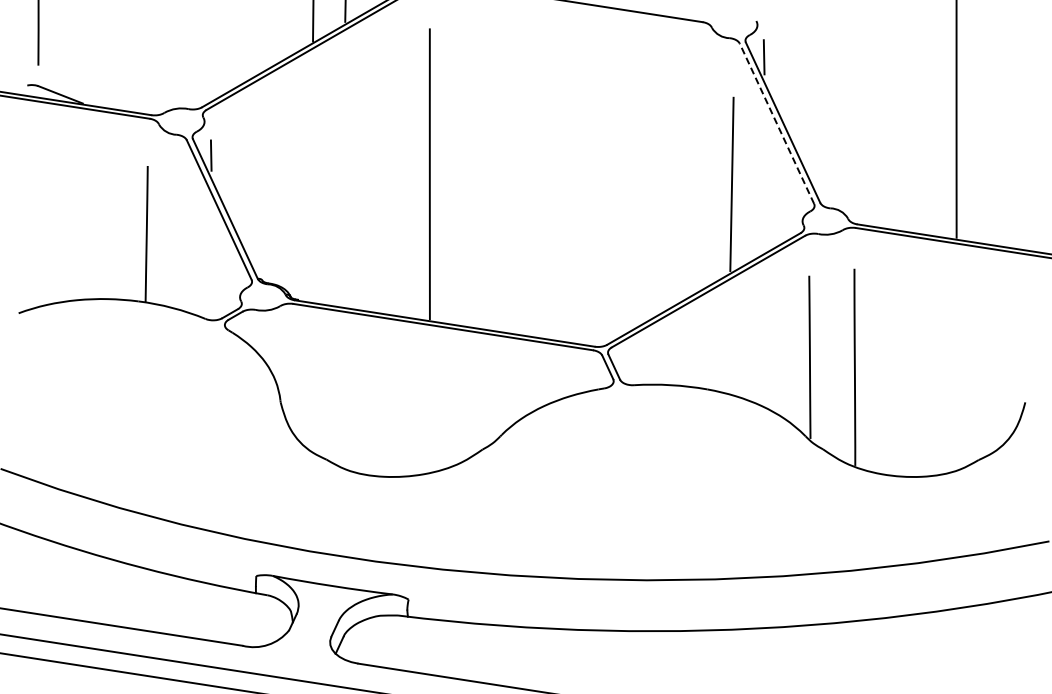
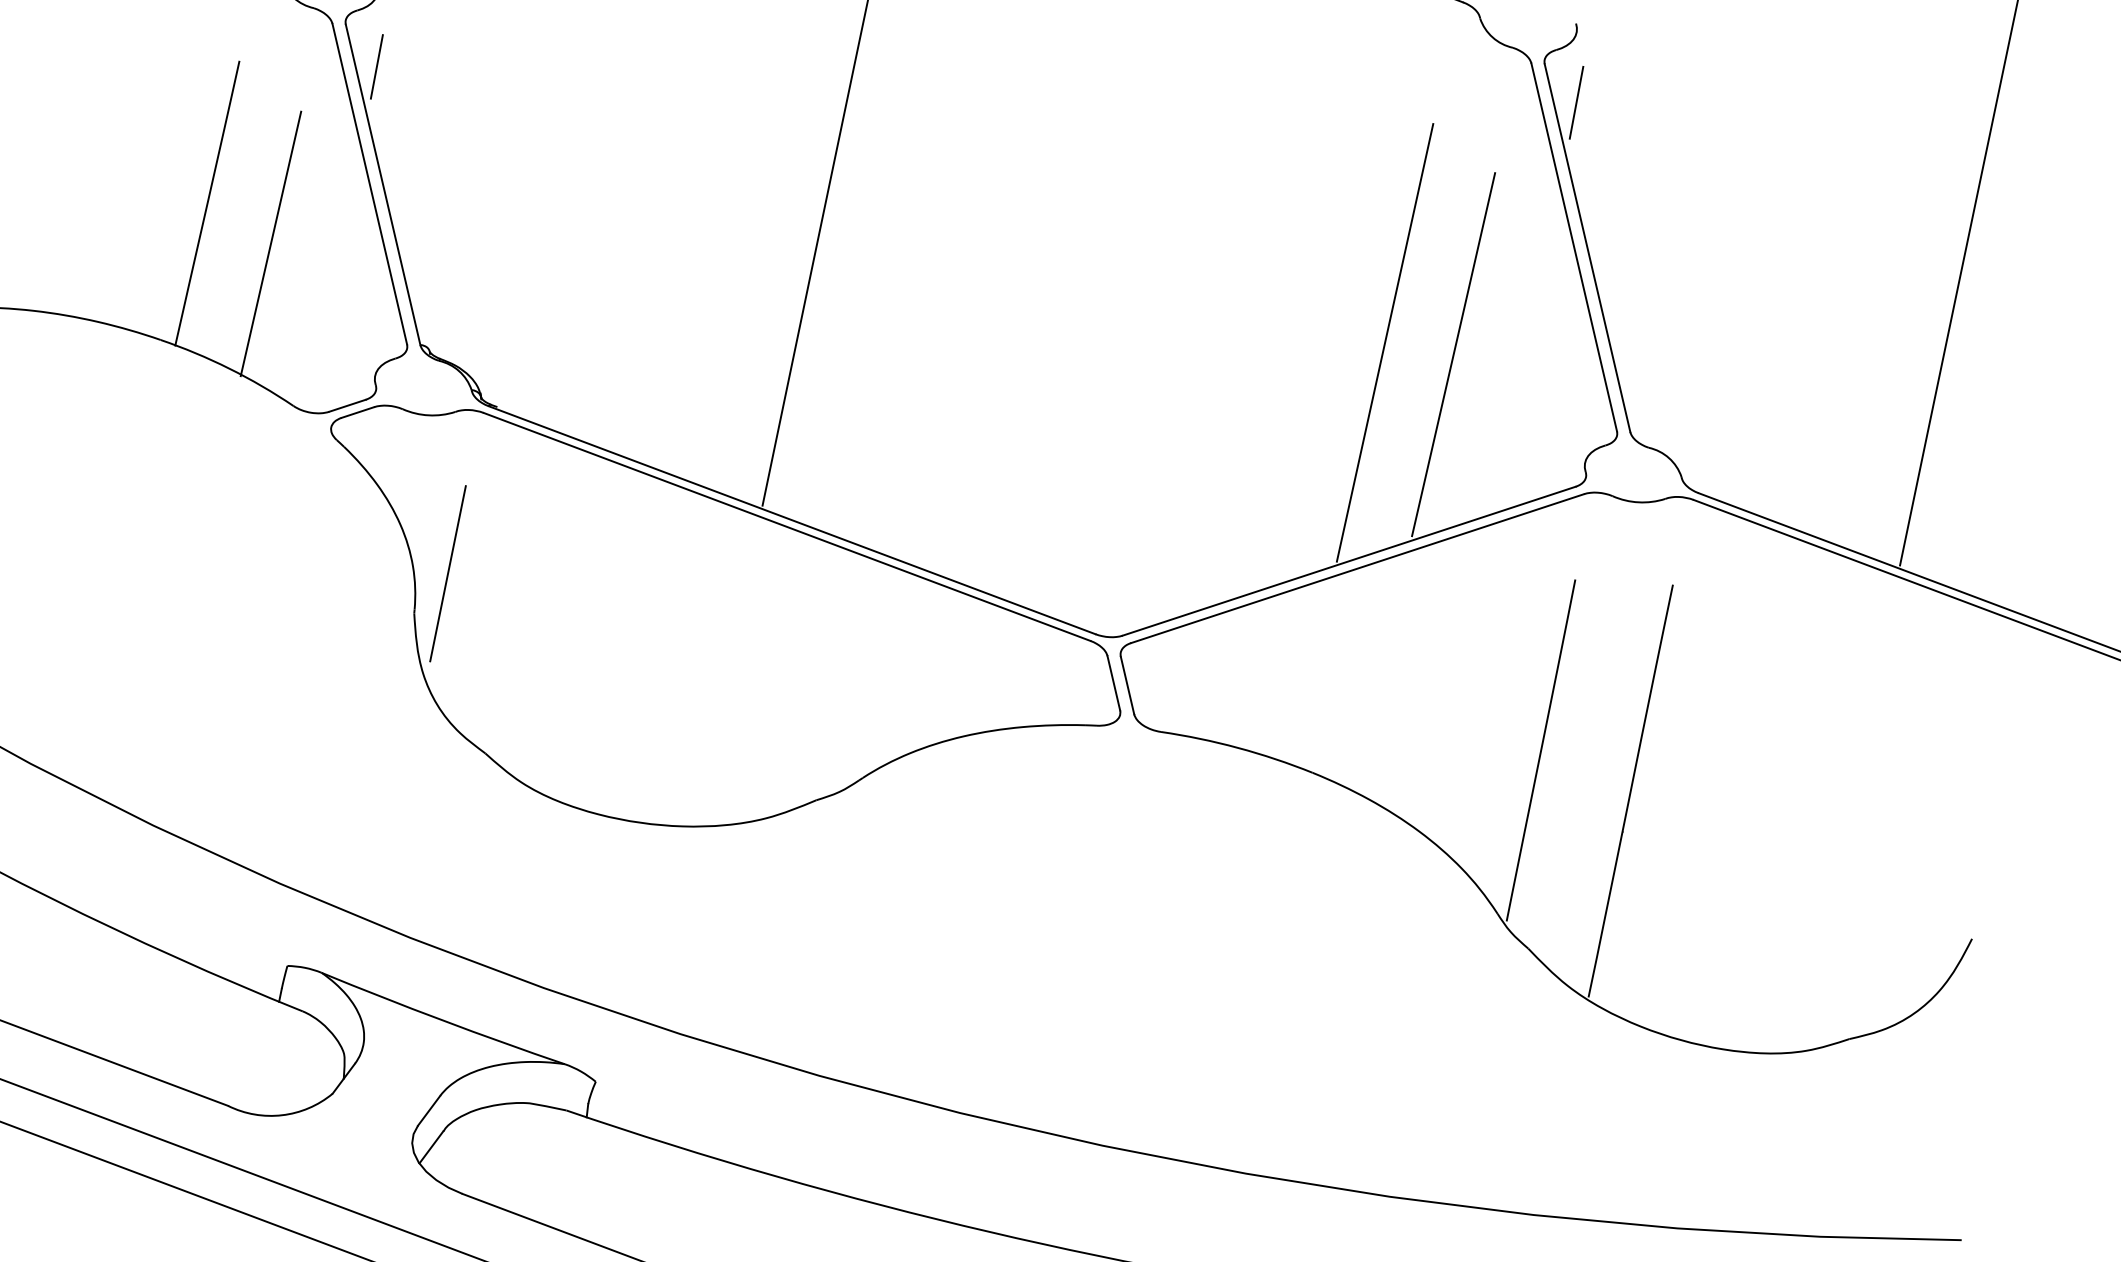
line: (776, 123) -> (1573, 246), dashed -> solid
line: (699, 185) -> (1385, 342), added
line: (179, 246) -> (270, 243), added
line: (292, 380) -> (448, 572), added

